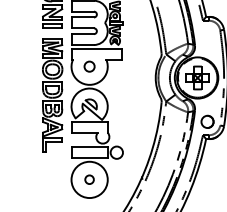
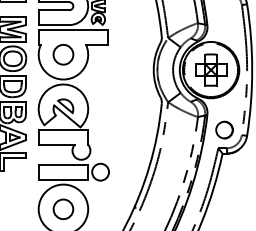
circle: (89, 66) -> (63, 54), size x1.43
circle: (89, 179) -> (63, 208), size x1.67

